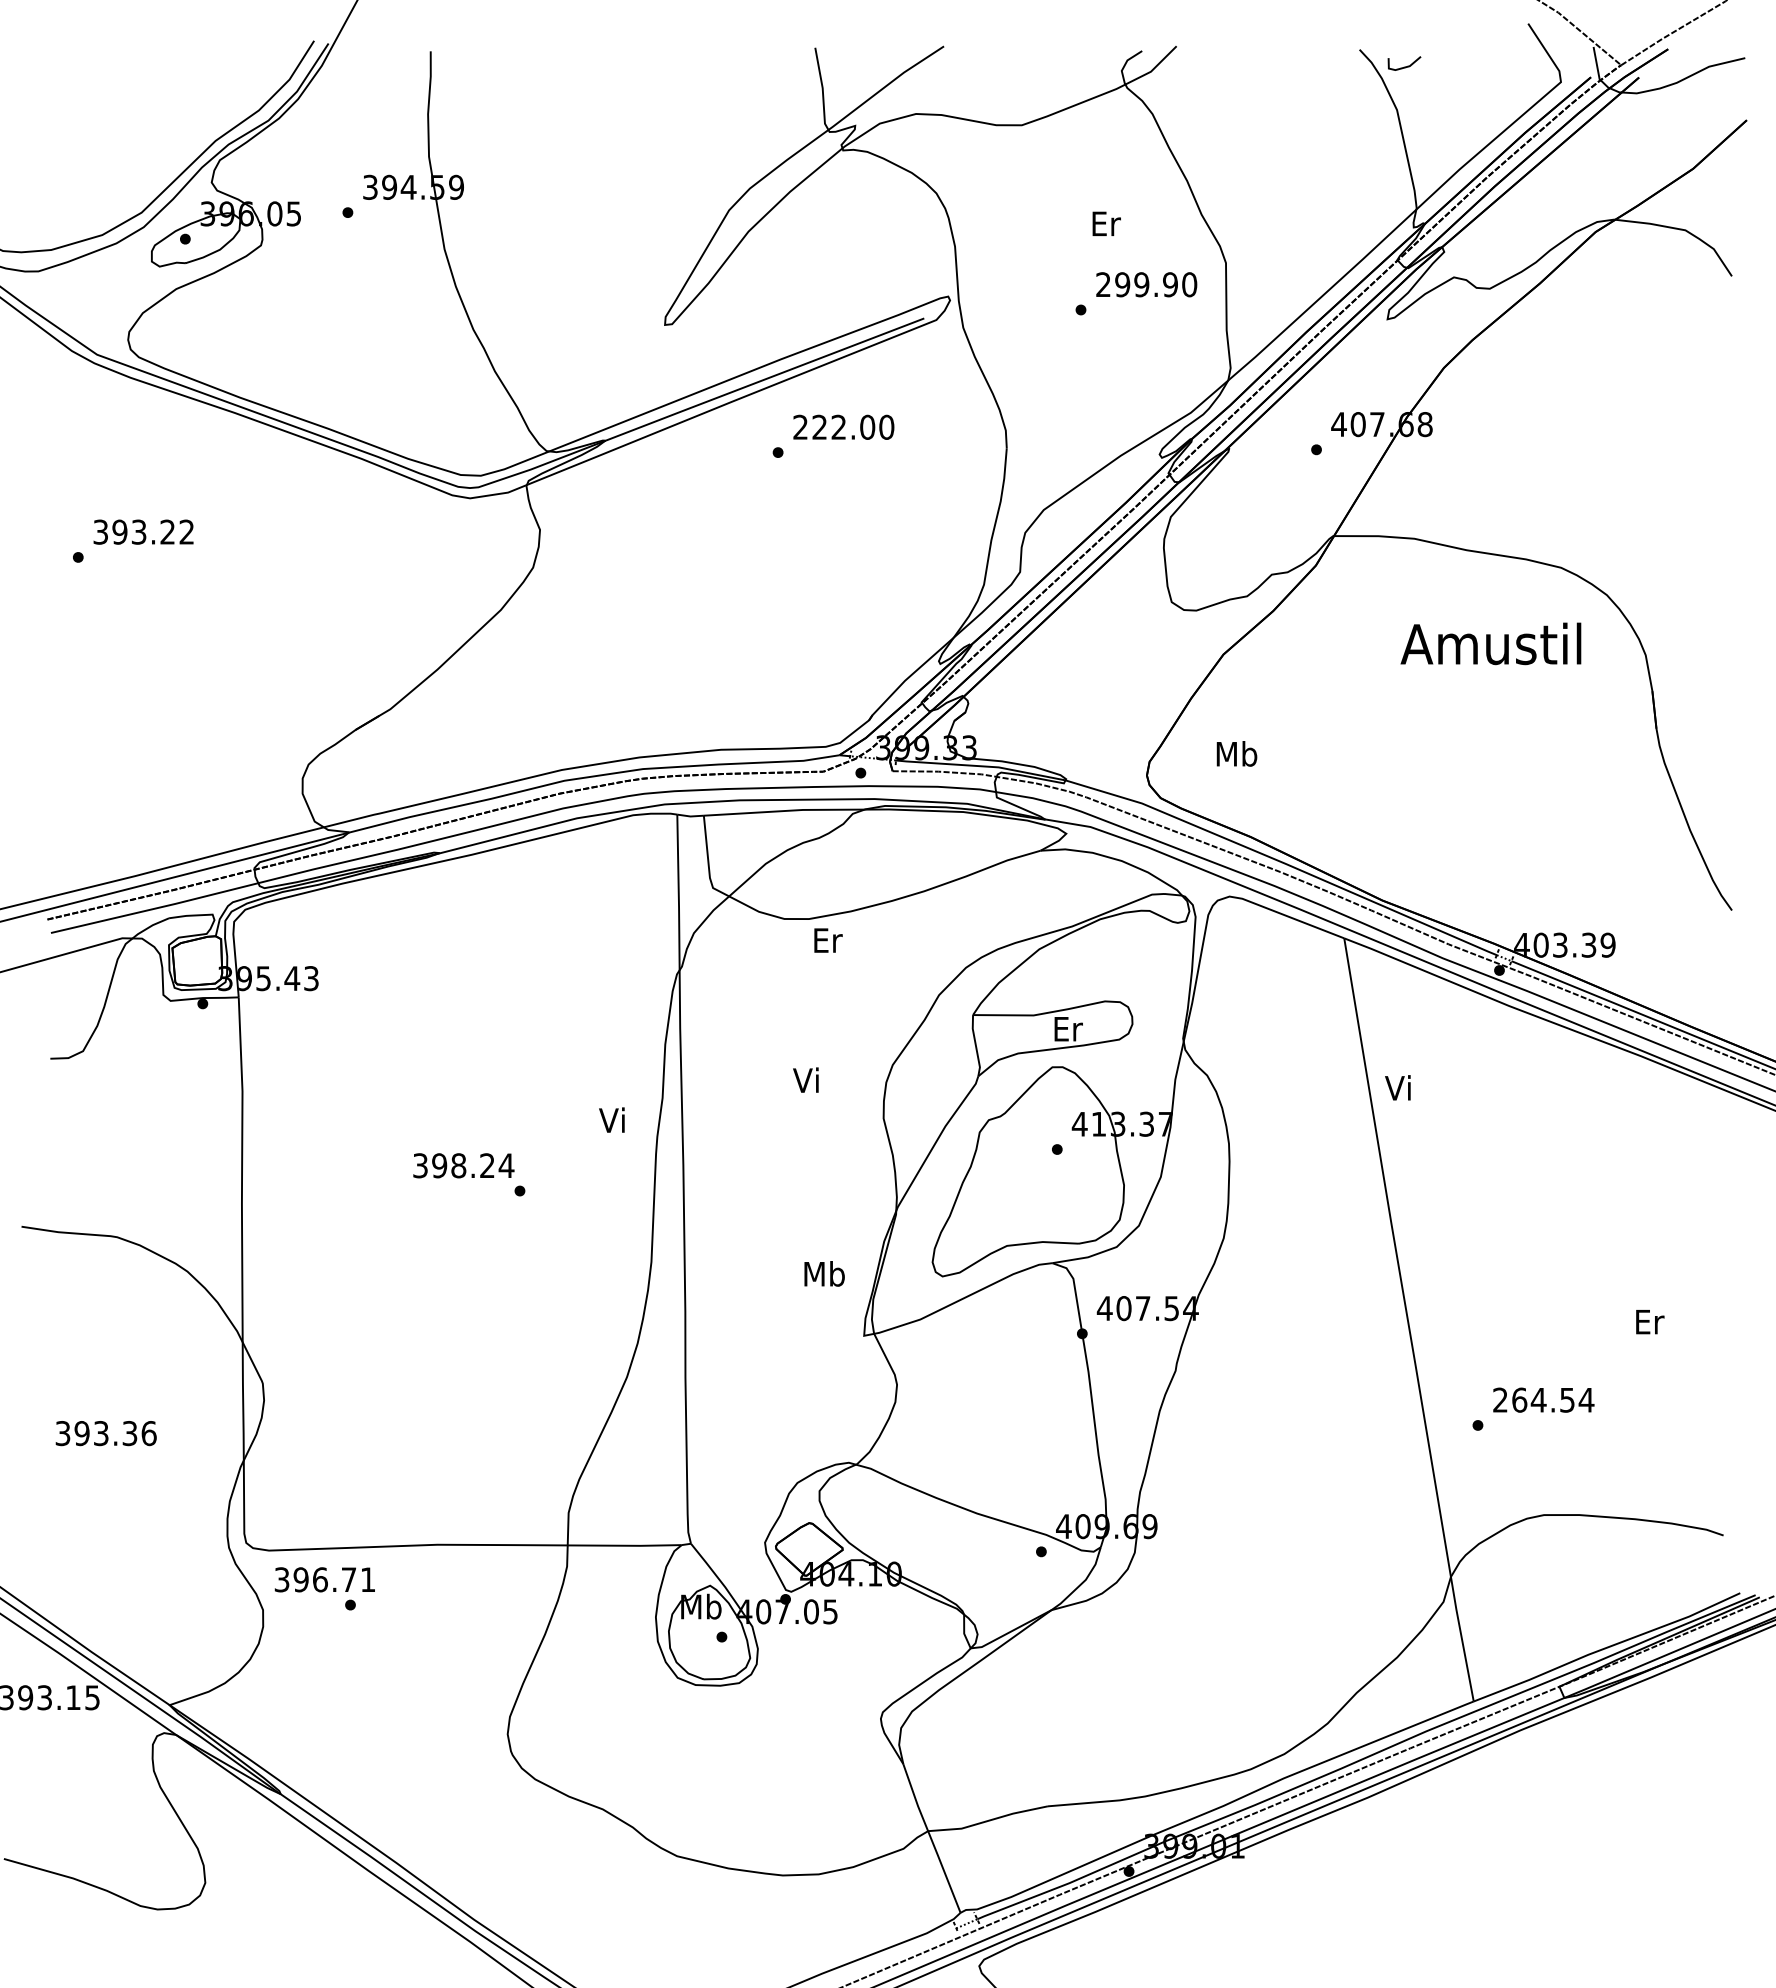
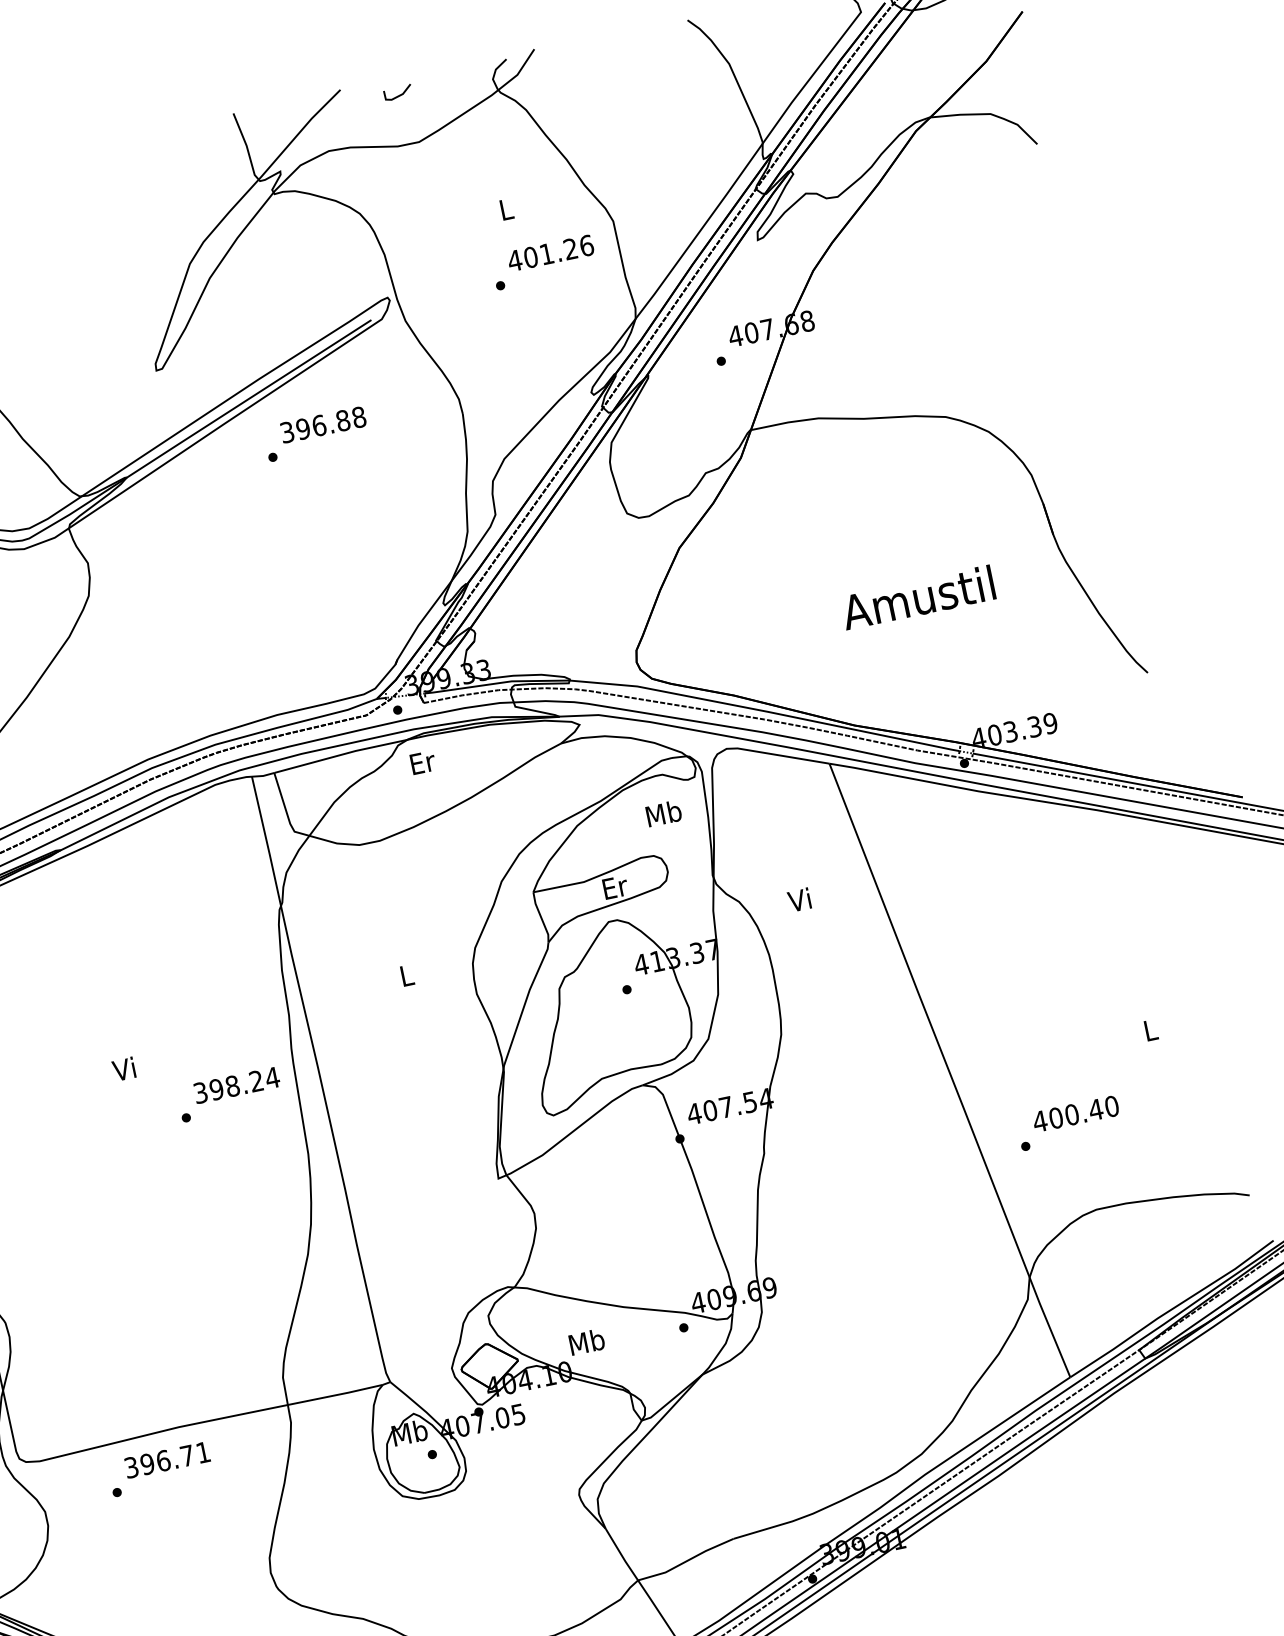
line: (1404, 66) -> (398, 95), moved
text: (1106, 223) -> (506, 209), Er -> L
text: (1146, 284) -> (550, 253), 299.90 -> 401.26
text: (843, 426) -> (322, 424), 222.00 -> 396.88
text: (1490, 643) -> (917, 597), moved
text: (1236, 753) -> (663, 813), moved
text: (828, 940) -> (423, 762), moved
text: (805, 1079) -> (404, 975), Vi -> L
text: (1397, 1087) -> (798, 899), moved
text: (611, 1119) -> (123, 1068), moved
text: (463, 1165) -> (236, 1085), moved
text: (824, 1273) -> (586, 1341), moved
text: (1650, 1321) -> (1151, 1029), Er -> L
text: (1543, 1399) -> (1075, 1113), 264.54 -> 400.40
text: (324, 1579) -> (166, 1459), moved

